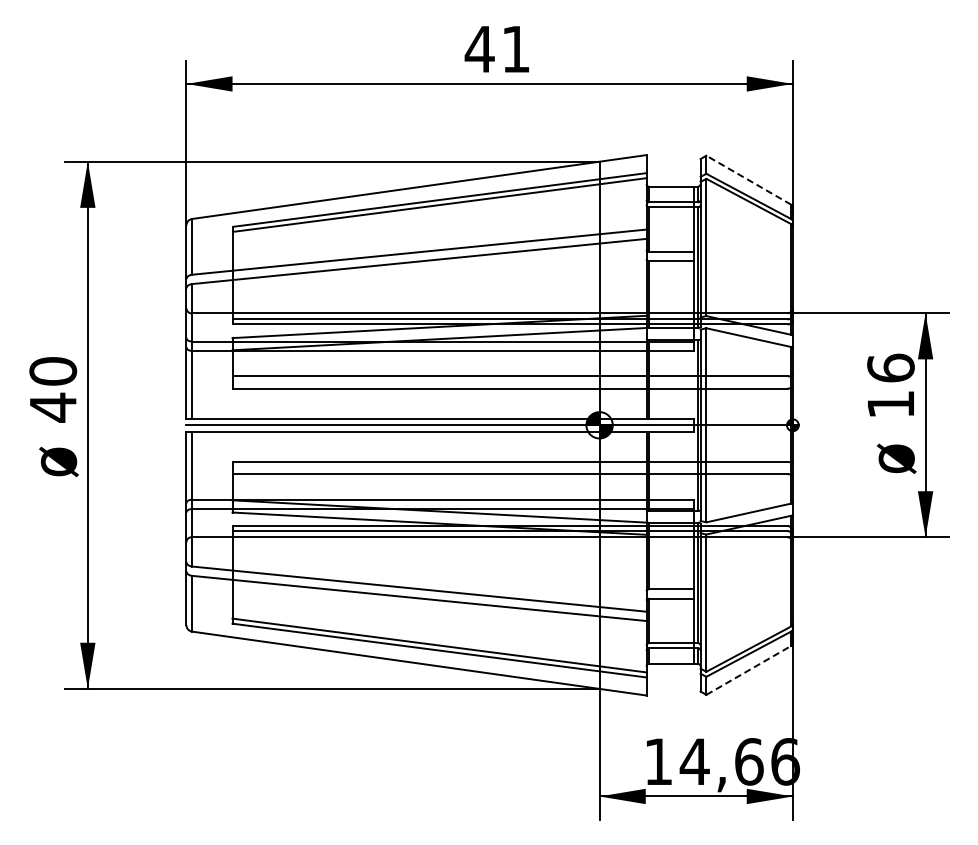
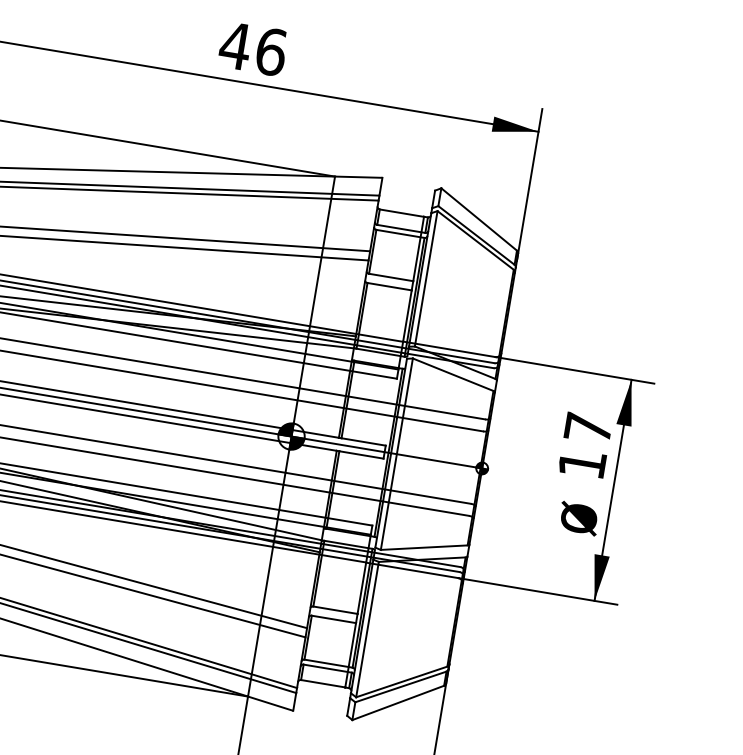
text: (516, 49) -> (271, 52), 41 -> 46
line: (748, 180) -> (478, 219), dashed -> solid
text: (890, 367) -> (587, 427), 16 -> 17
line: (748, 670) -> (397, 702), dashed -> solid

